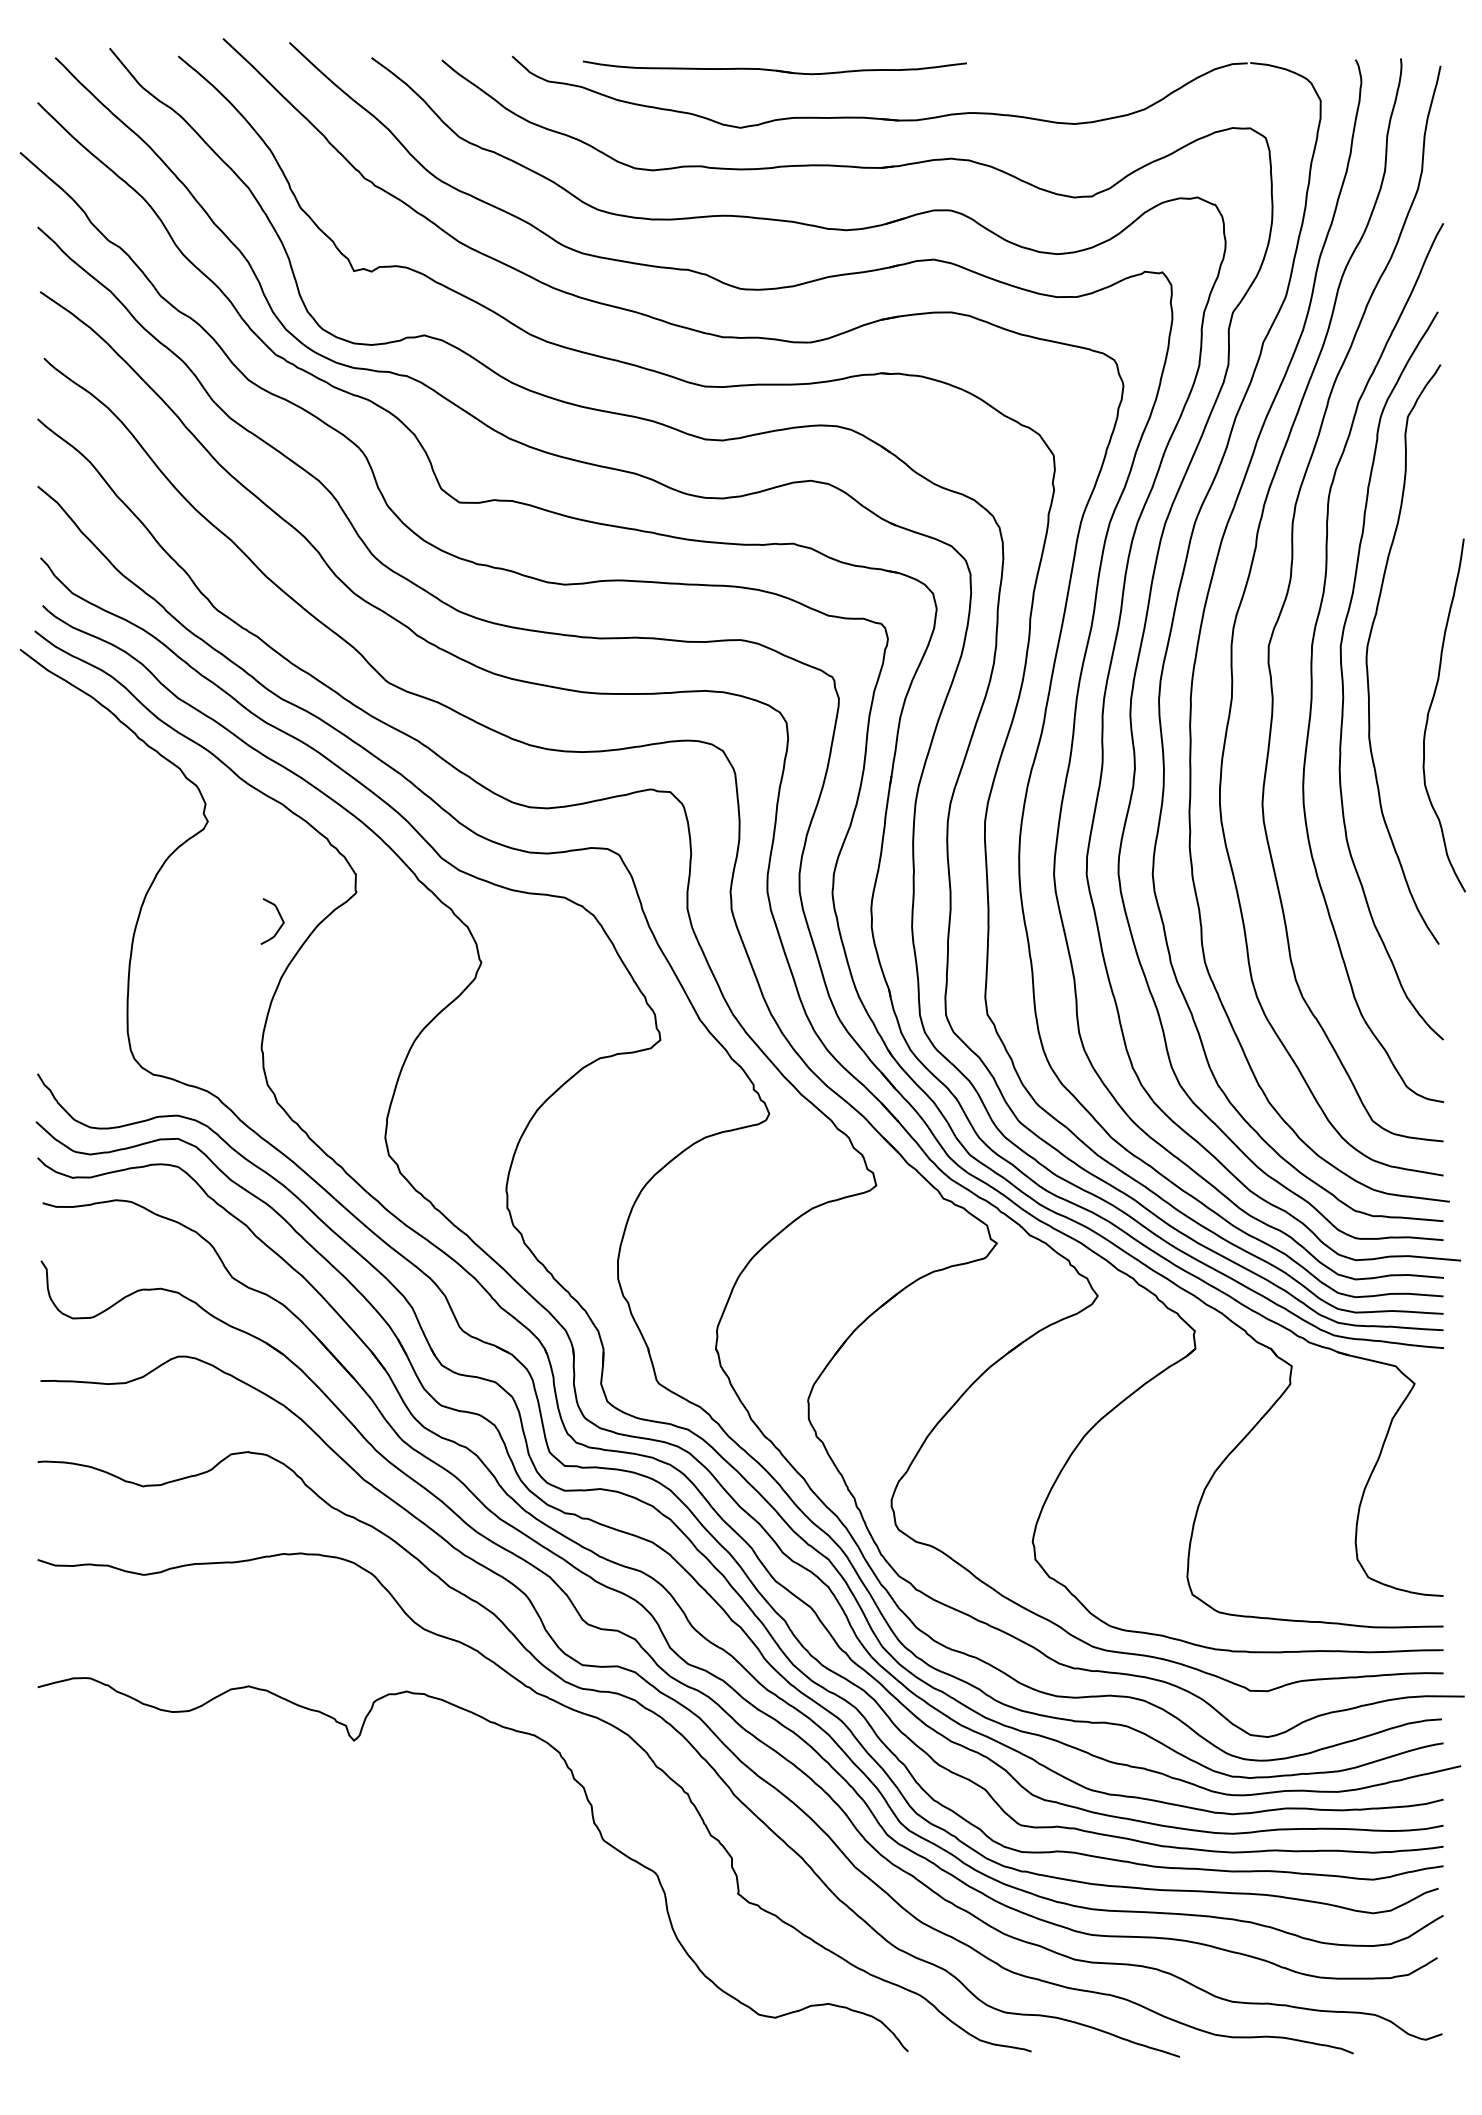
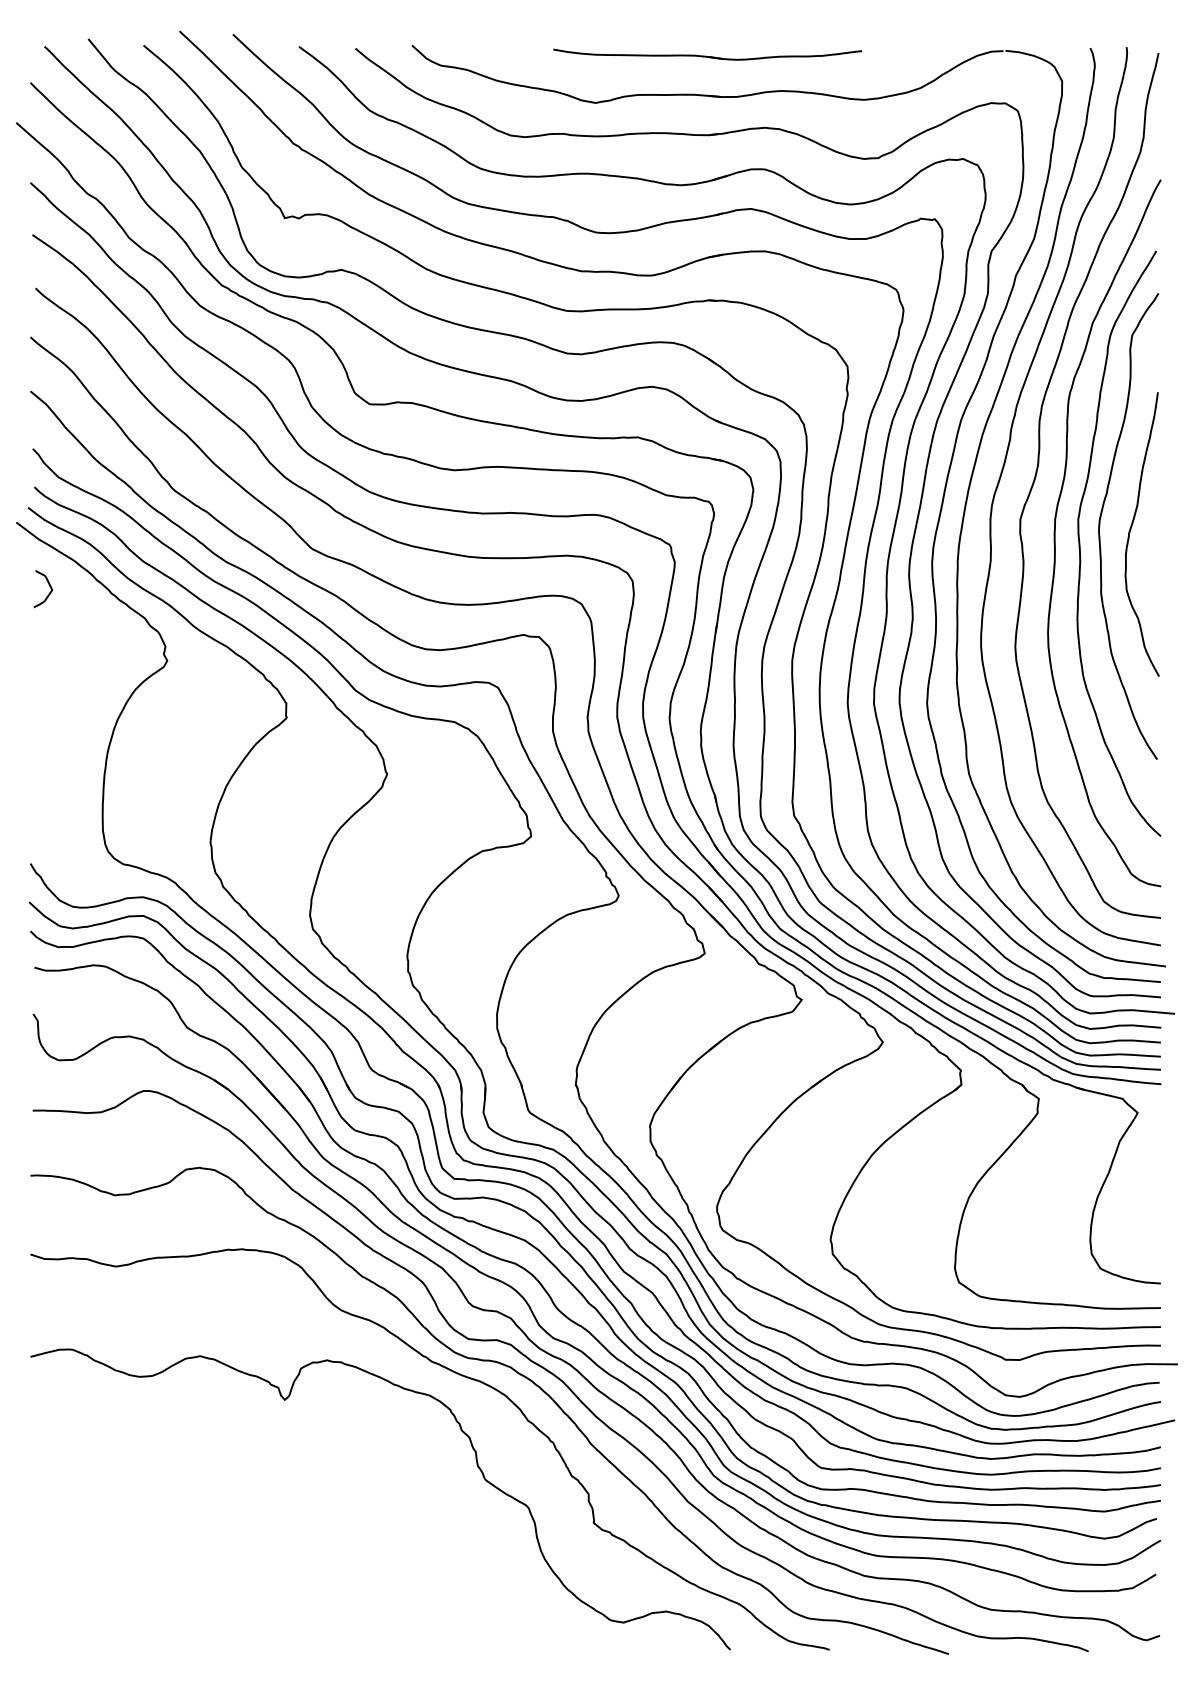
part: (774, 67) -> (707, 54), moved
curve: (1430, 710) -> (1131, 530), moved
curve: (280, 918) -> (49, 586), moved

